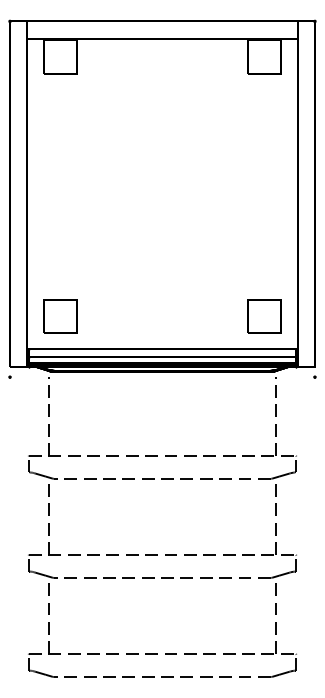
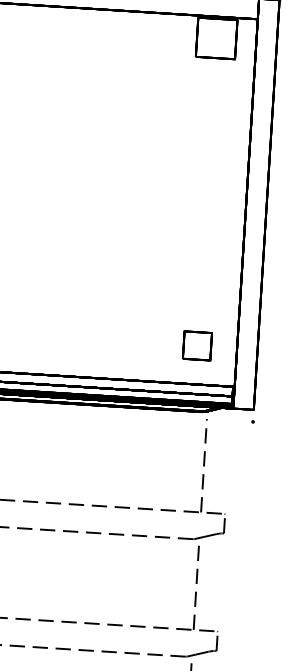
part: (264, 316) -> (197, 346), size x0.7

